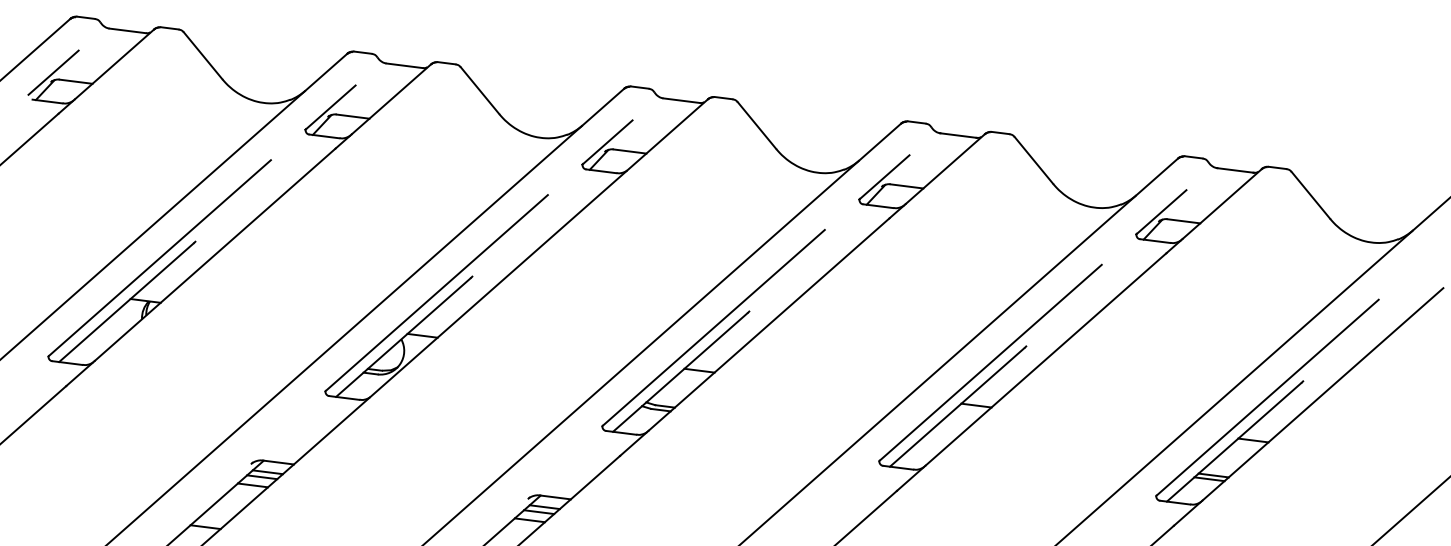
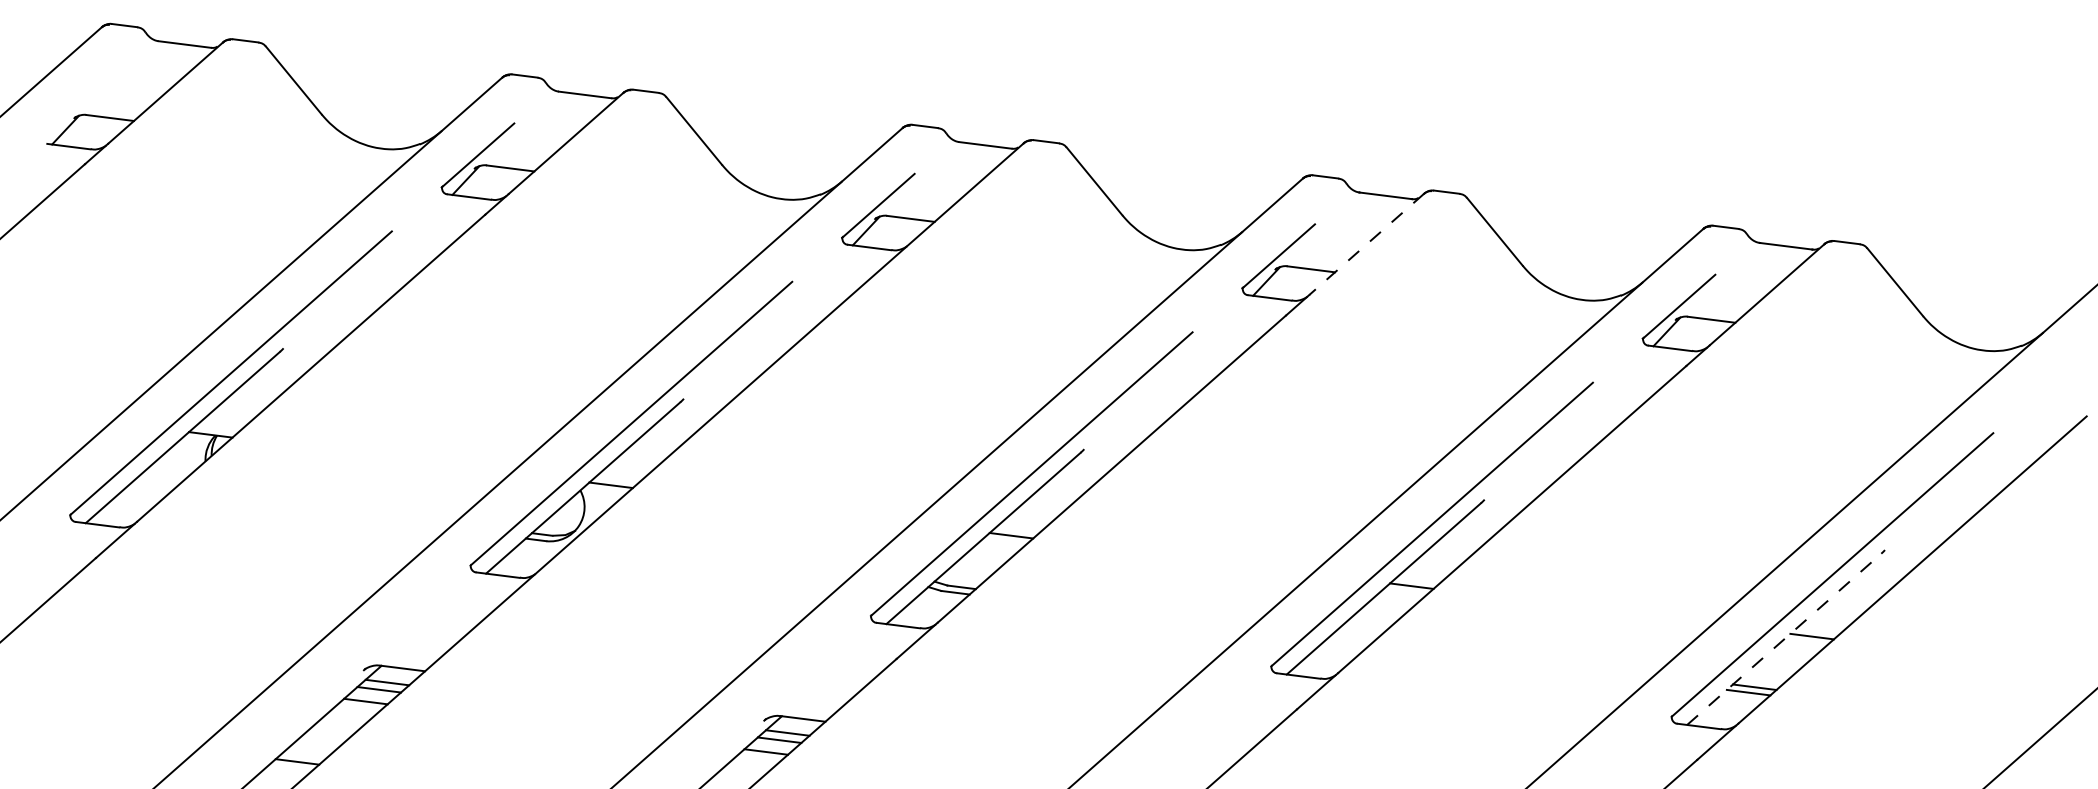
line: (53, 72) -> (77, 104), removed
line: (944, 169) -> (1365, 244), solid -> dashed
line: (1234, 442) -> (1784, 639), solid -> dashed

